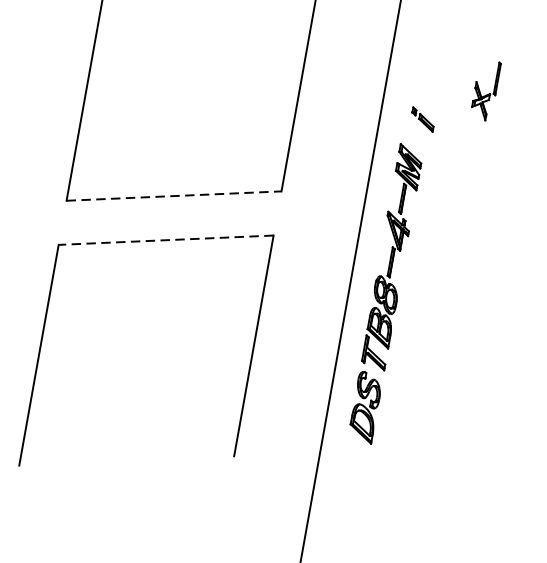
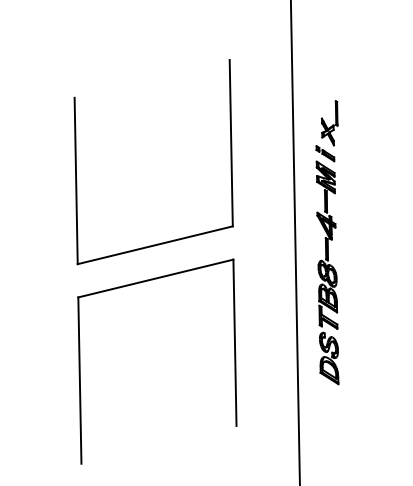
part: (485, 90) -> (329, 123), moved
line: (174, 196) -> (155, 245), dashed -> solid
line: (165, 240) -> (155, 278), dashed -> solid
part: (385, 293) -> (327, 272), moved

